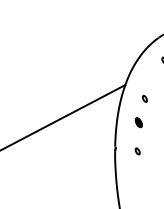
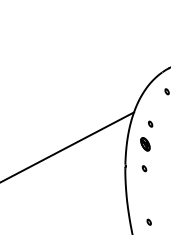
part: (138, 122) -> (145, 144), size x1.67

